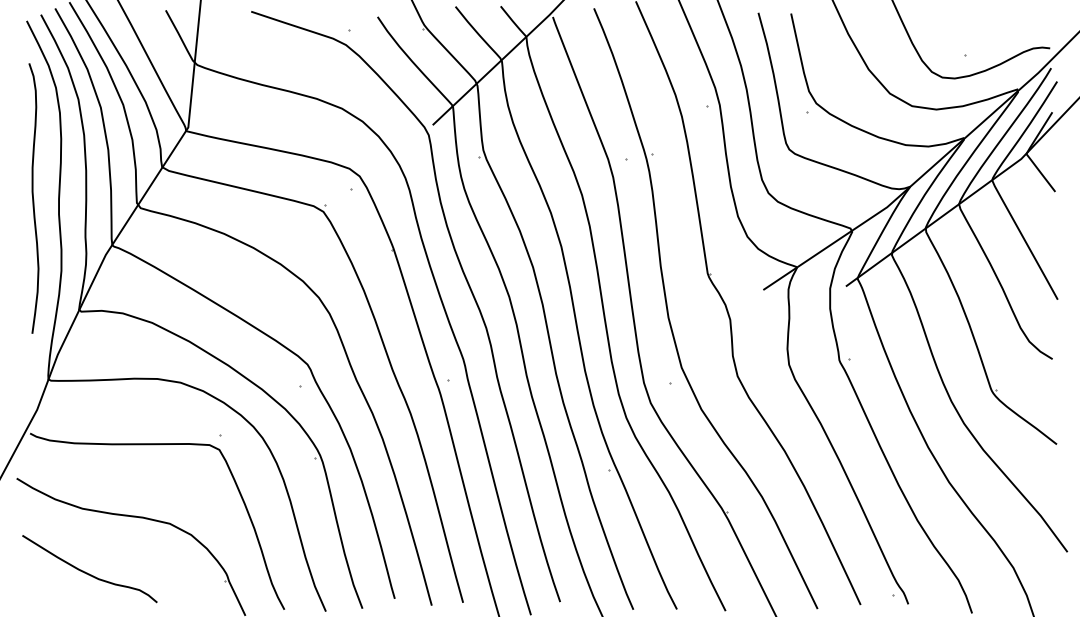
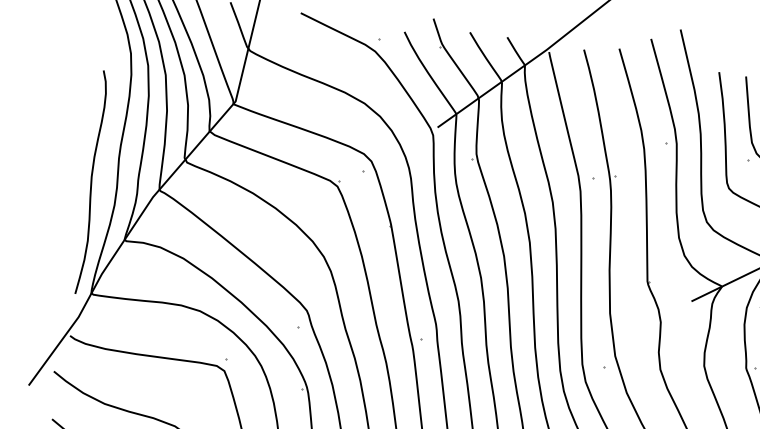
curve: (33, 198) -> (91, 182), moved

